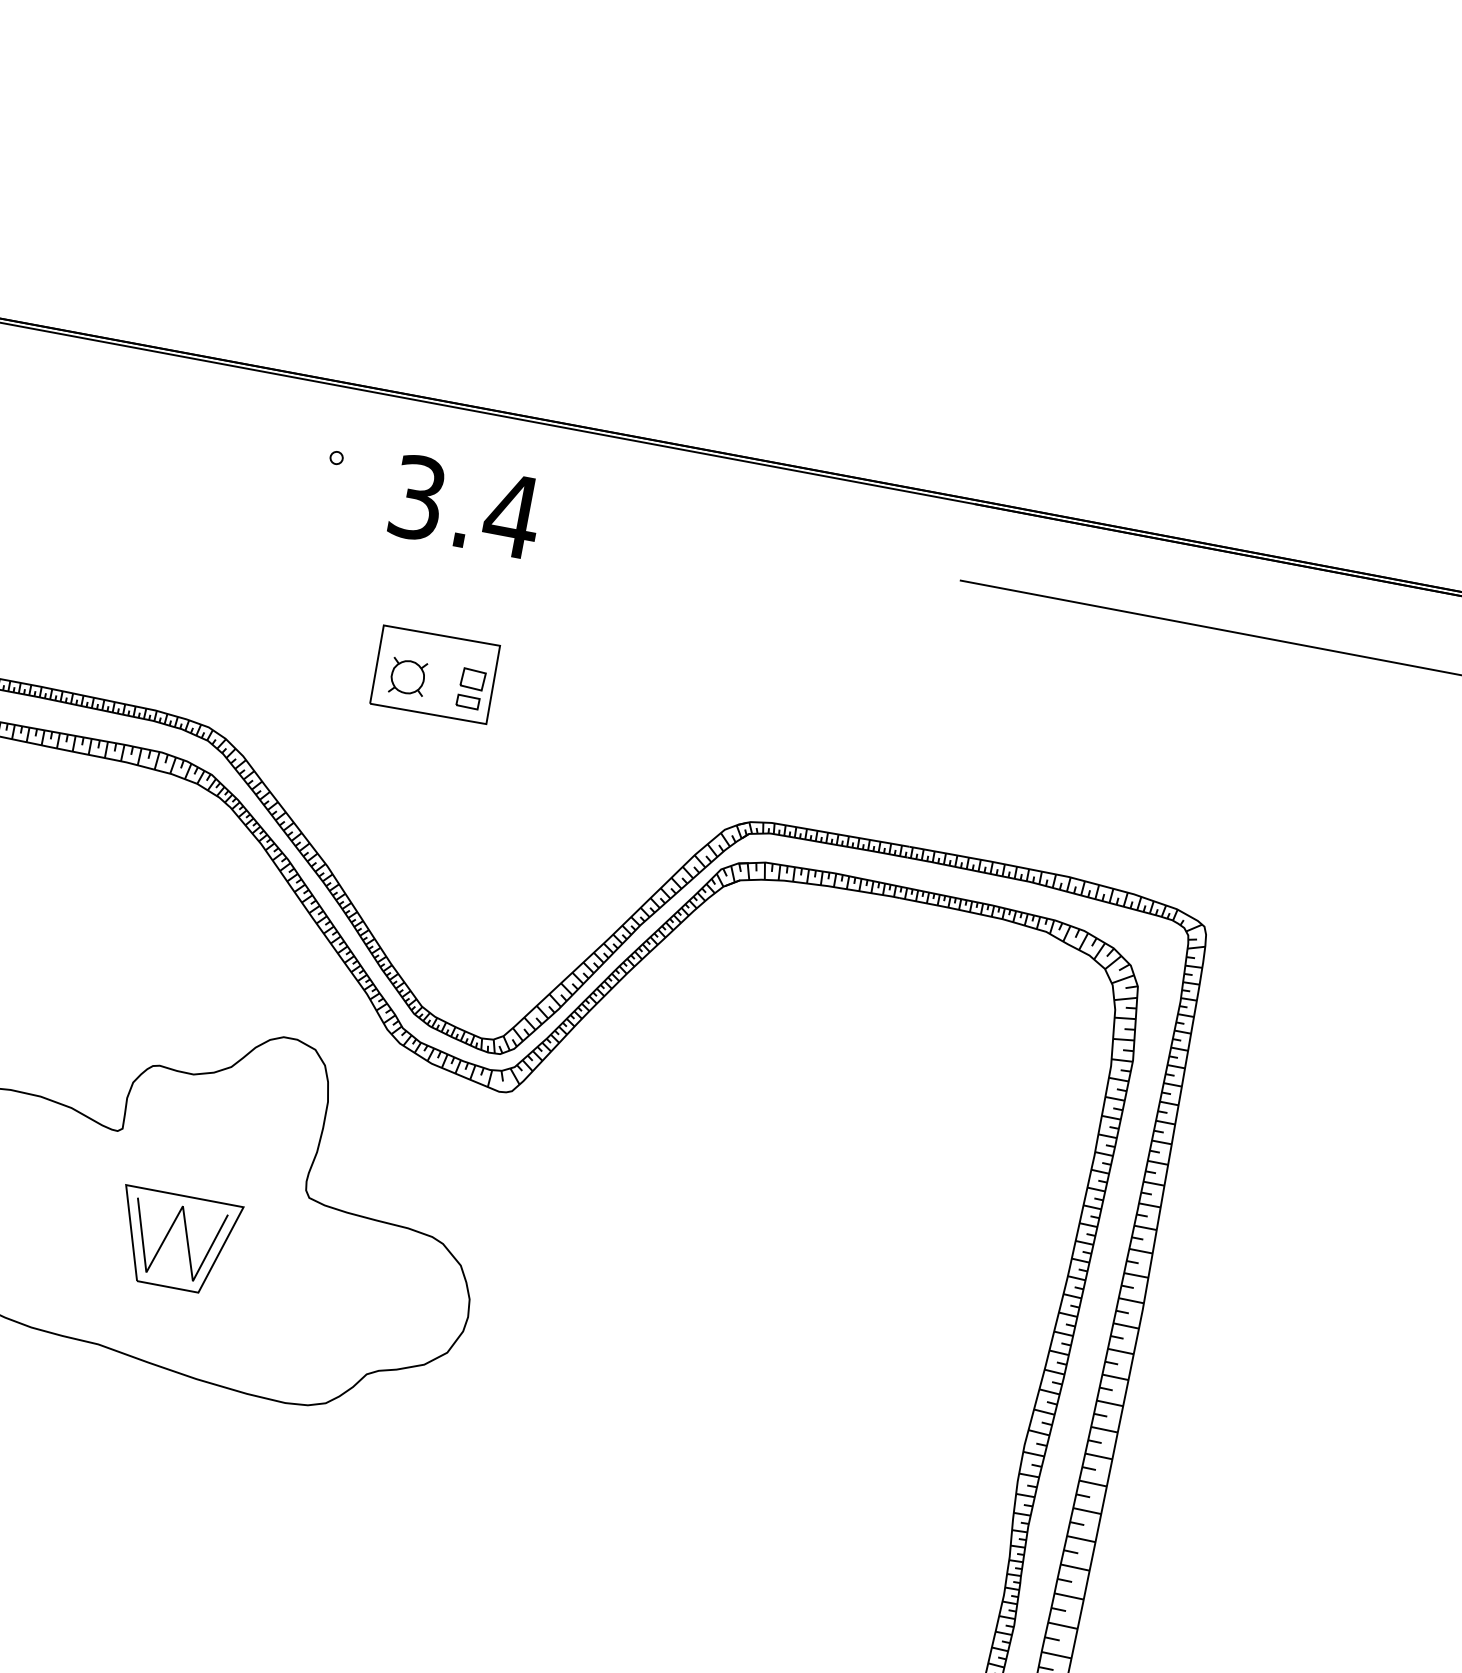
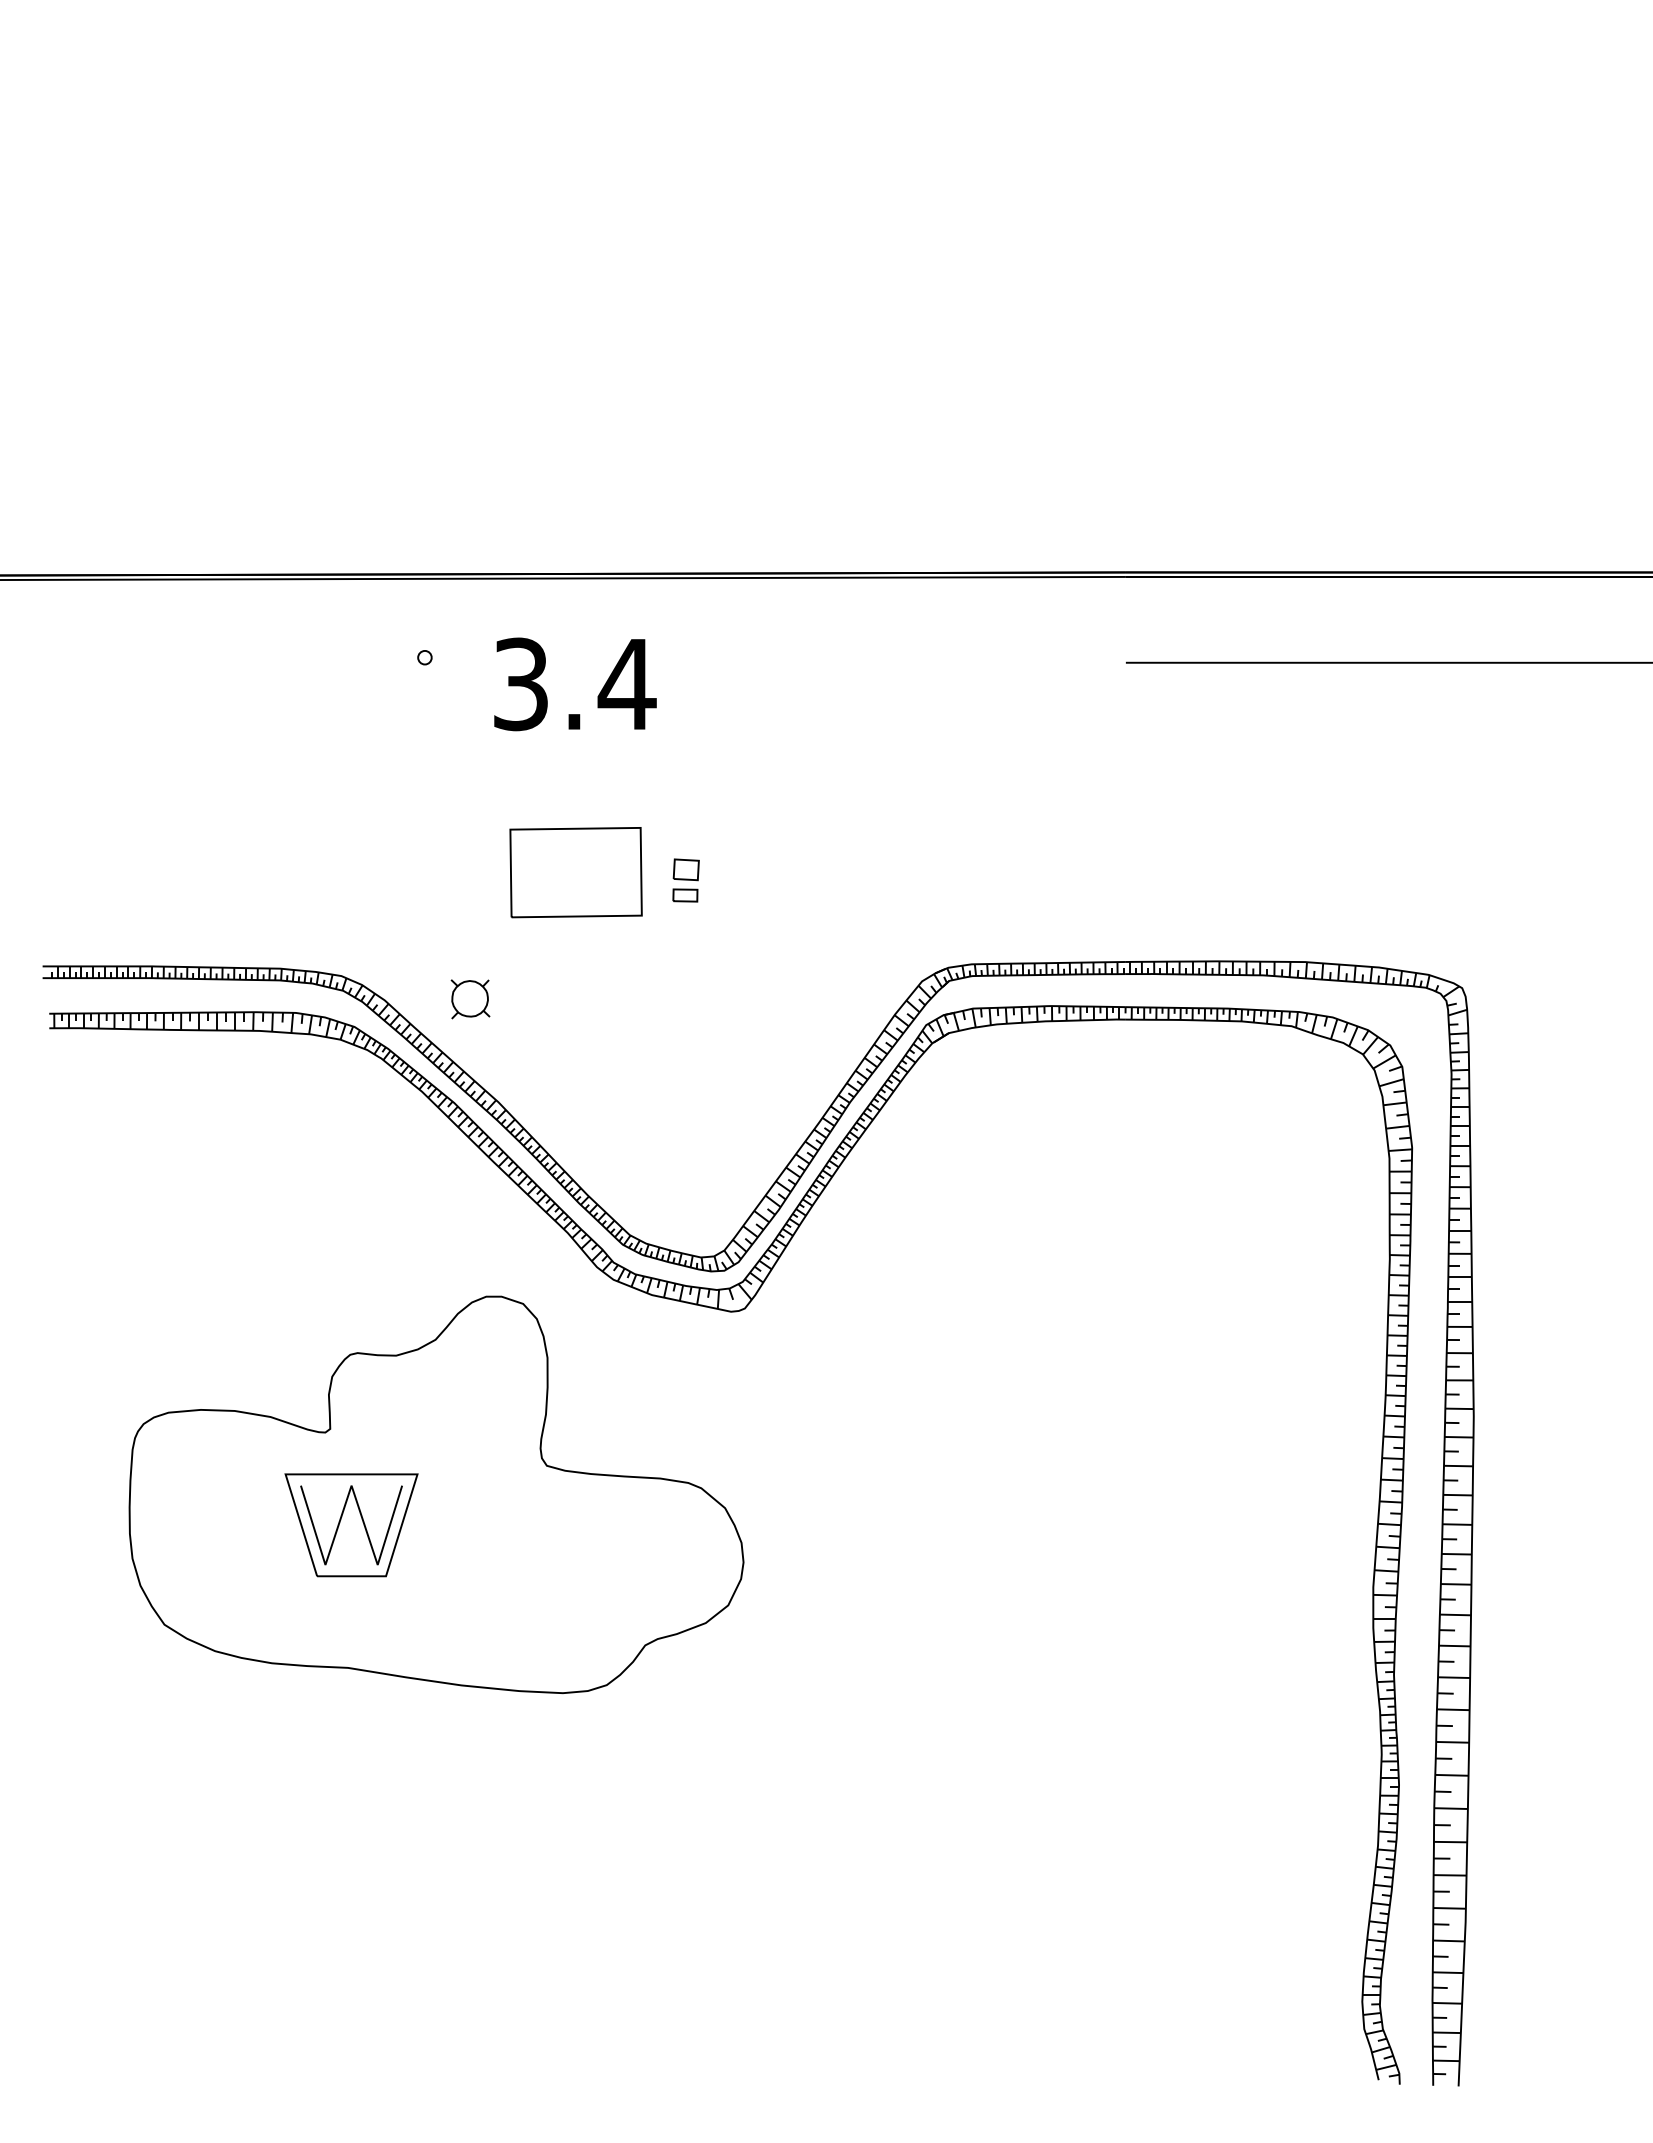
part: (408, 677) -> (470, 999), moved
part: (470, 688) -> (685, 880), moved
part: (176, 1241) -> (351, 1525), moved

